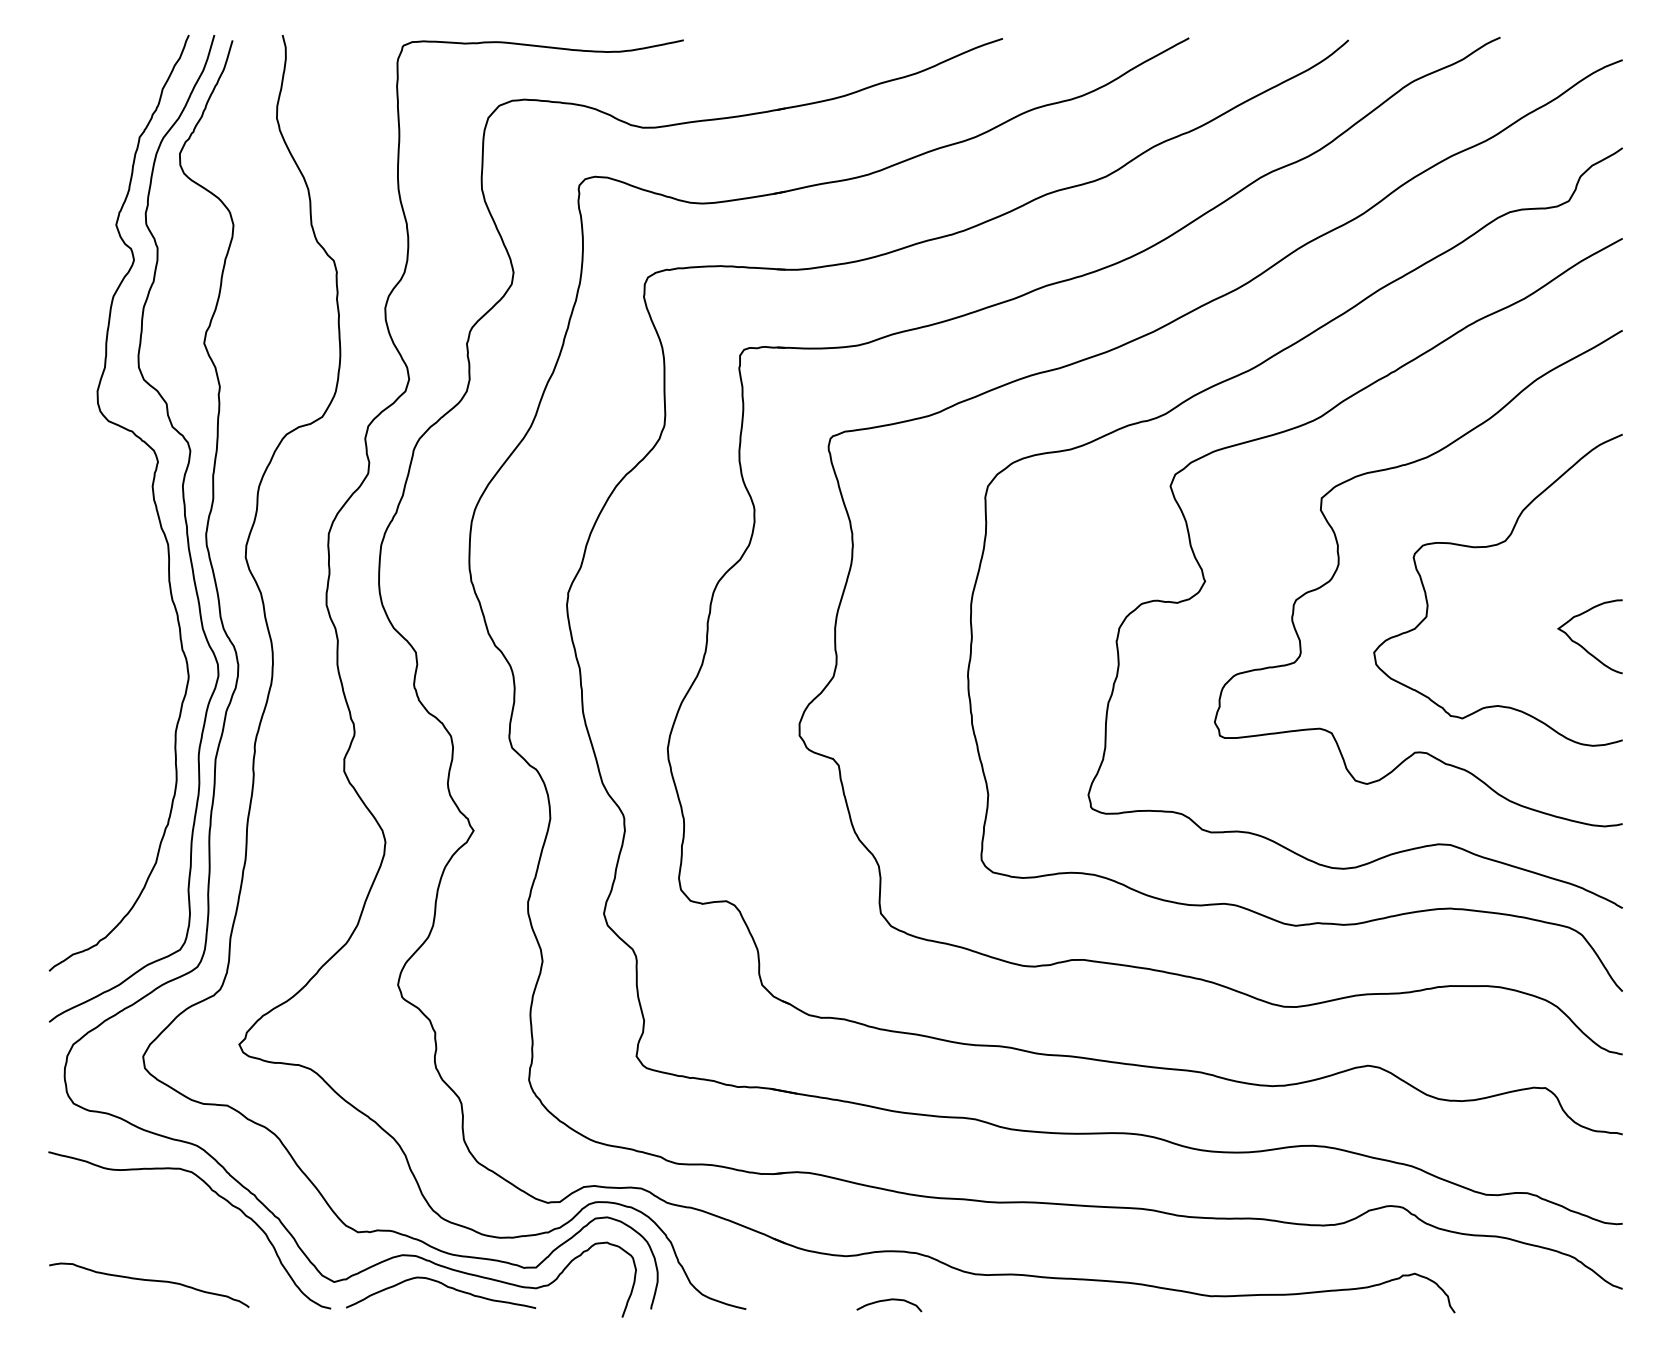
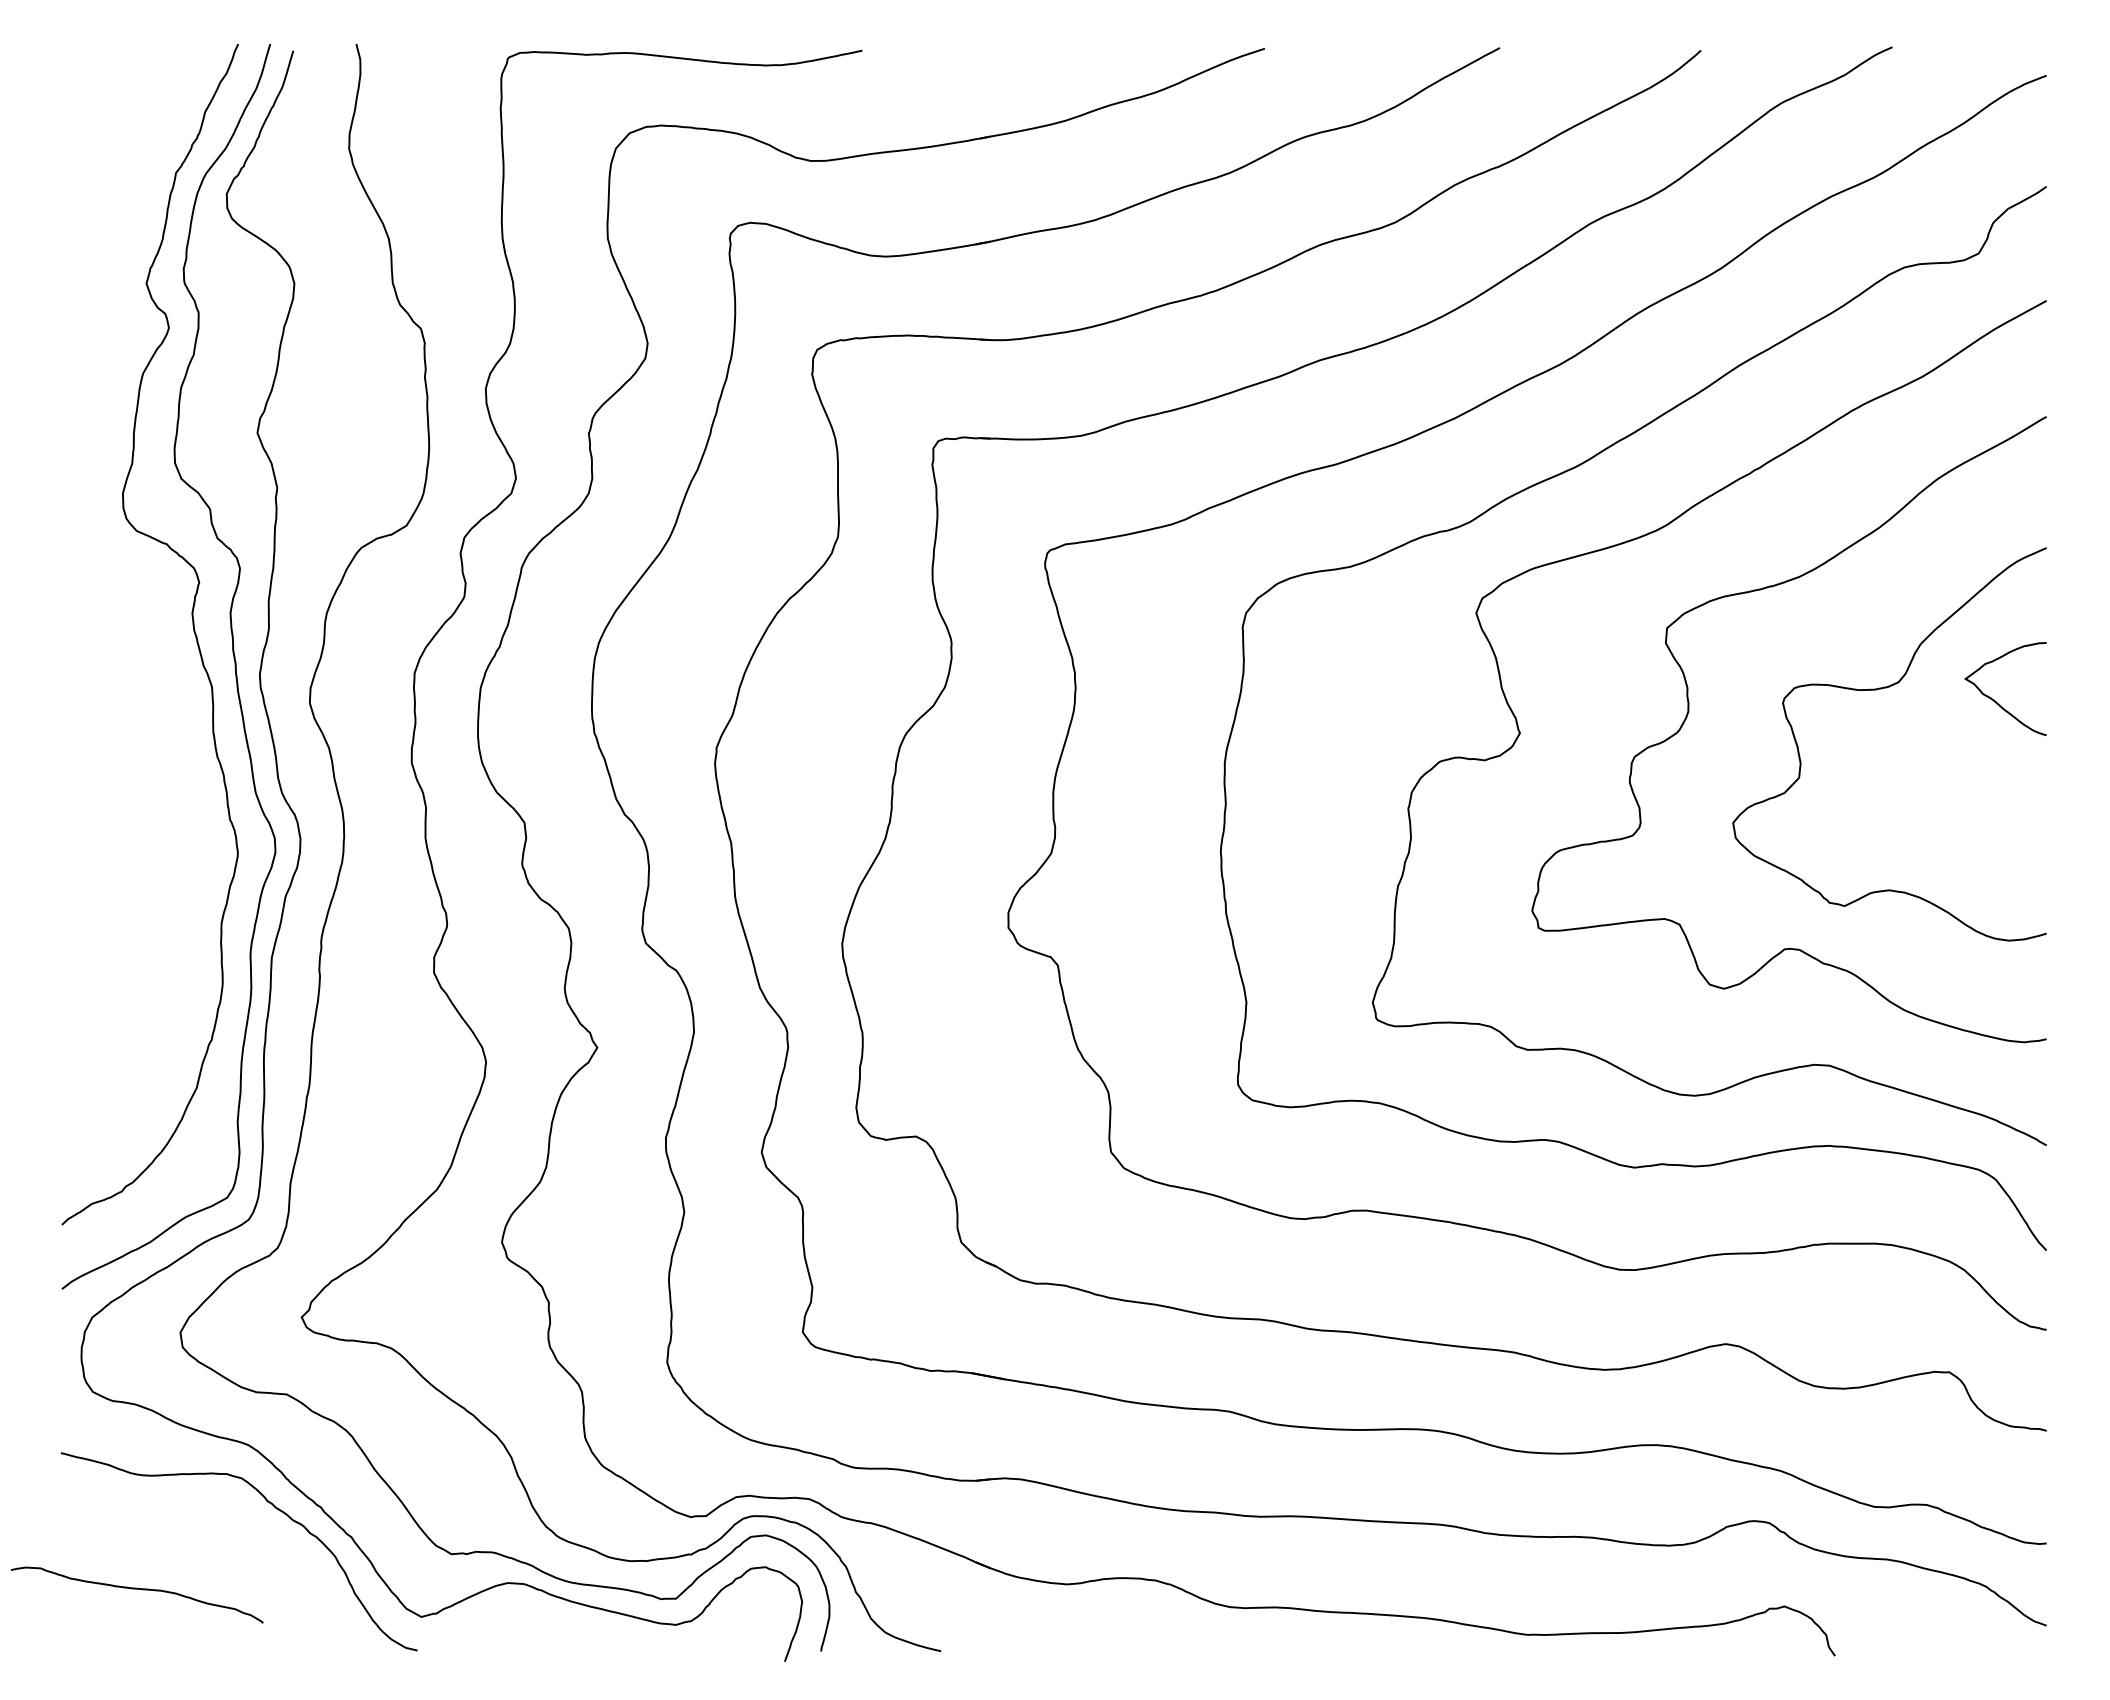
curve: (1581, 645) -> (1994, 699), moved
curve: (148, 1280) -> (136, 1589), moved
curve: (445, 1286) -> (561, 1622), removed
curve: (889, 1300) -> (1121, 1640), removed

